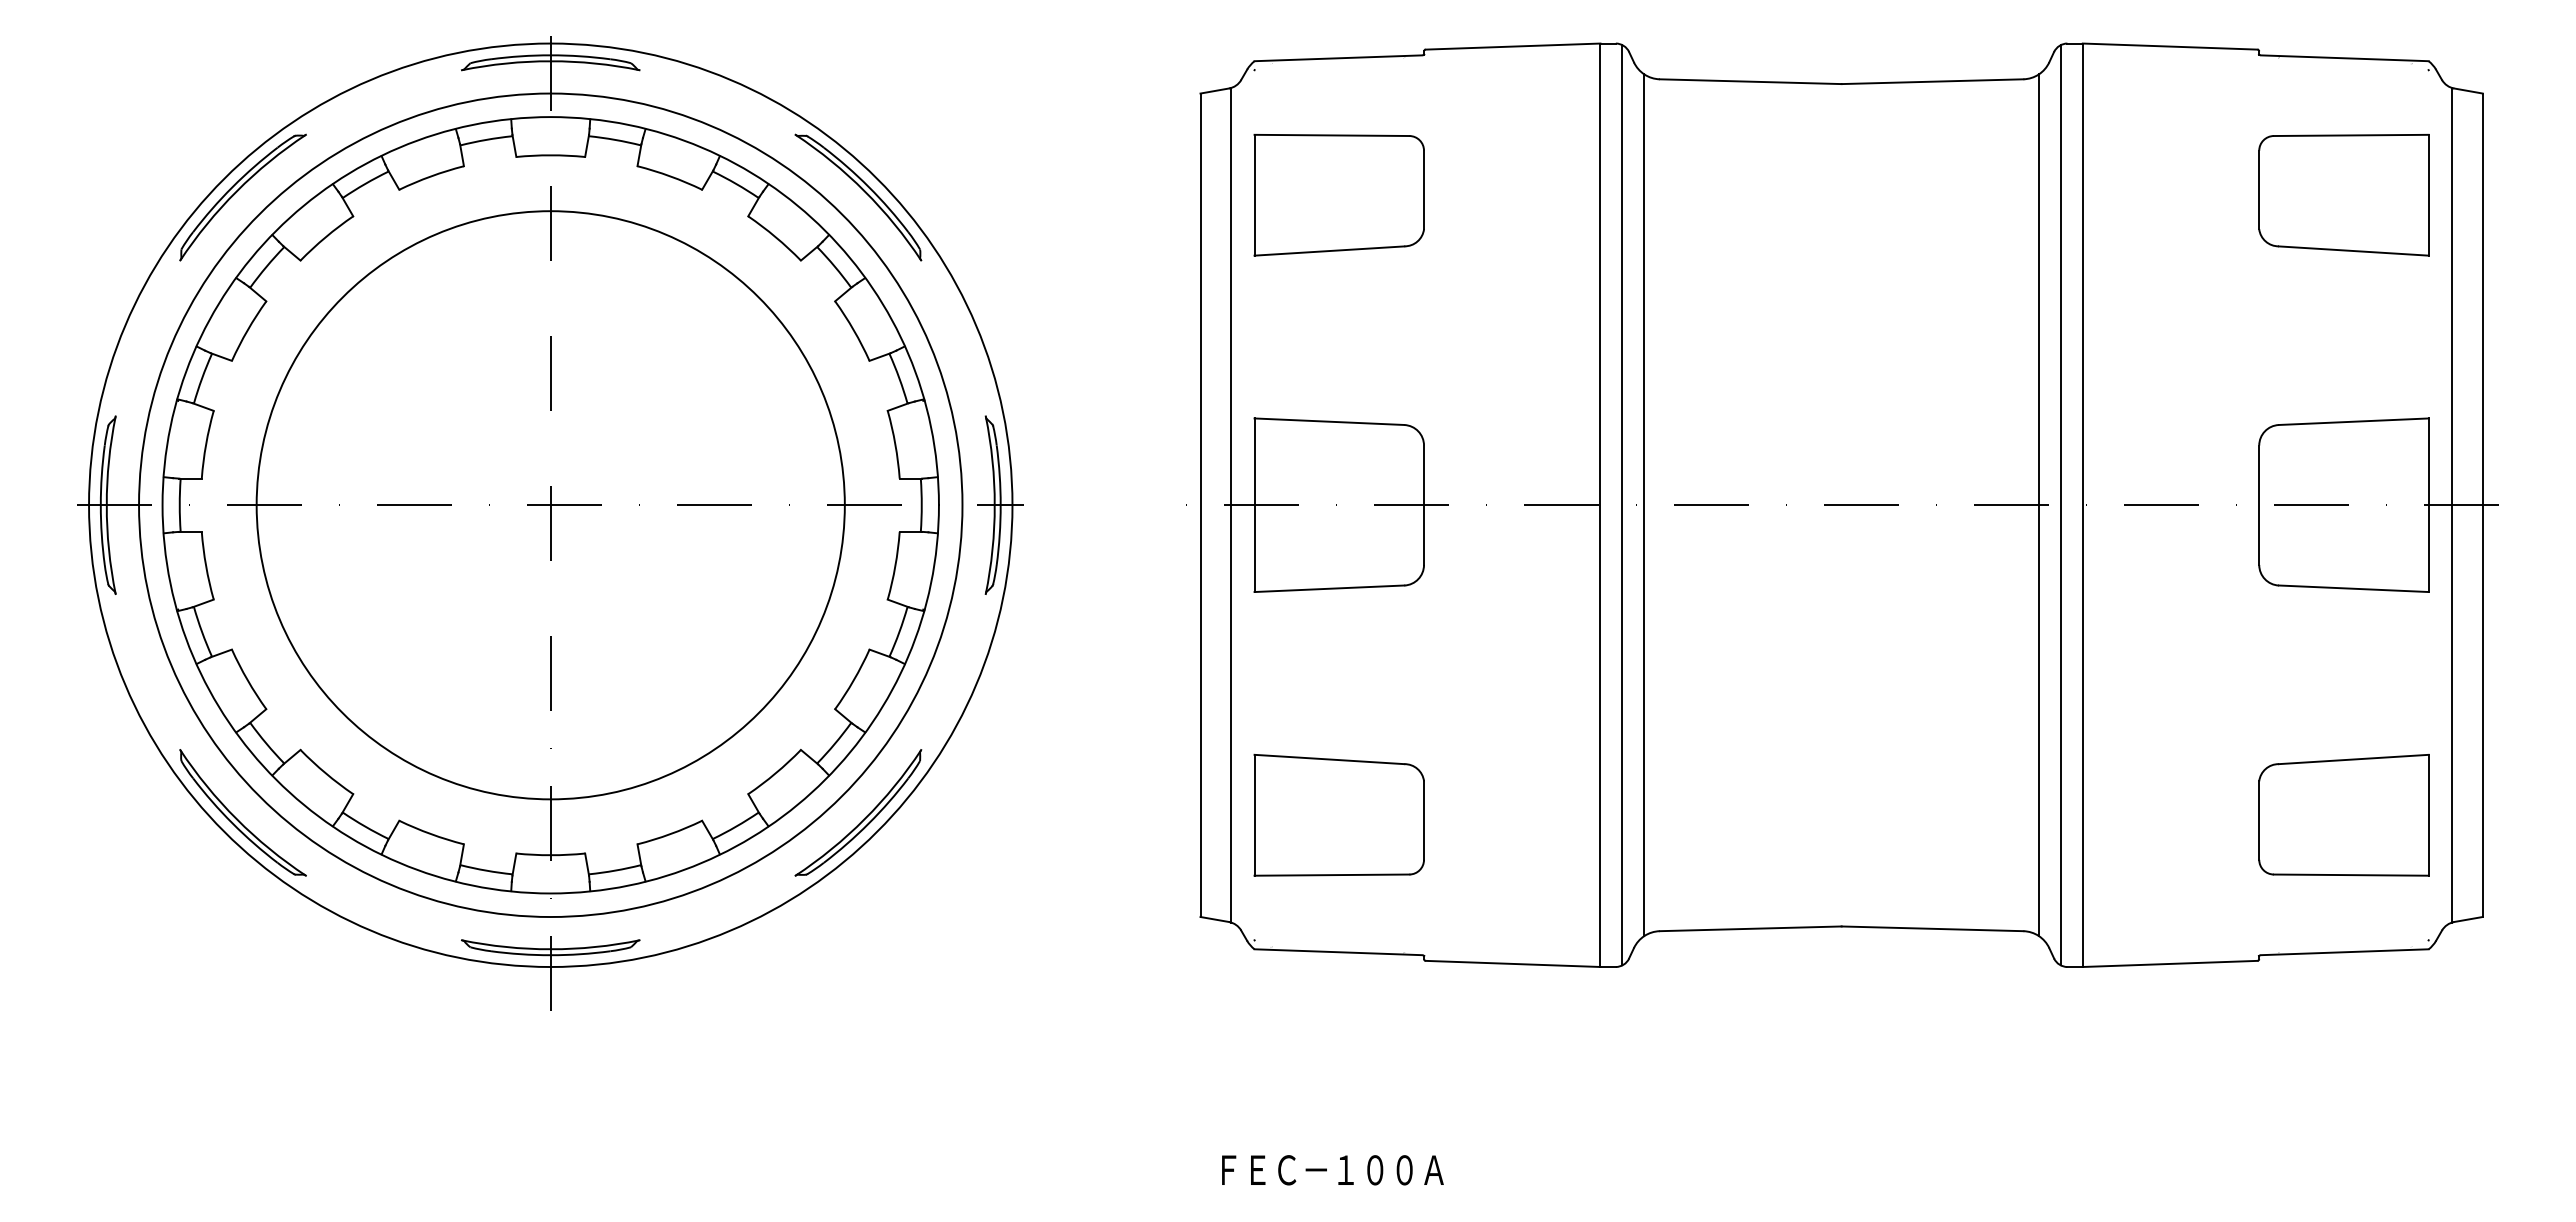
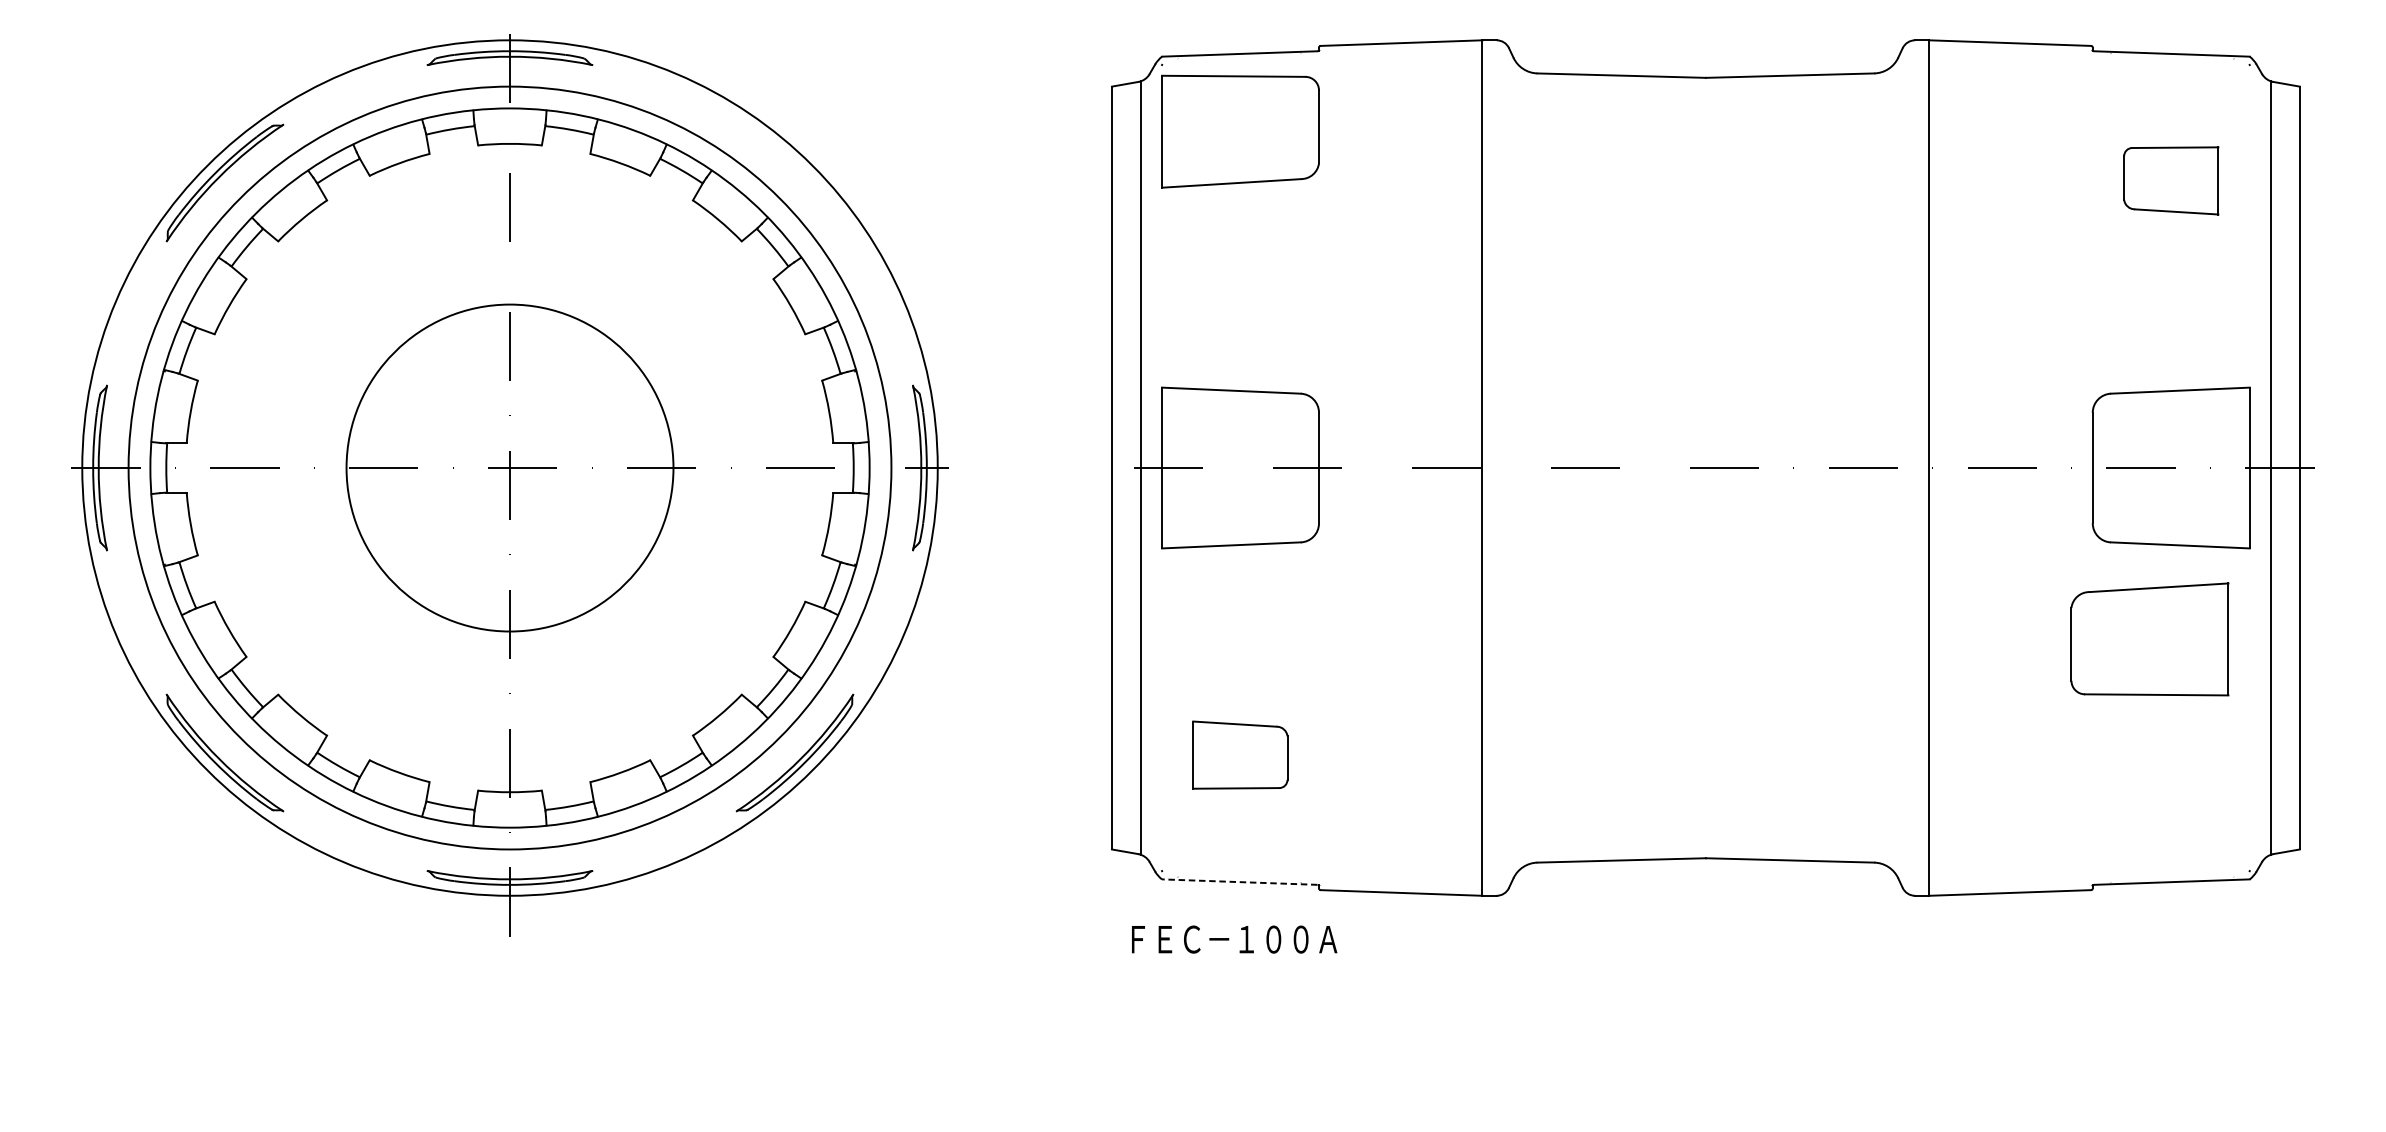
part: (863, 191) -> (799, 177), removed
part: (1338, 194) -> (1239, 131), moved
part: (2343, 195) -> (2170, 181), size x0.6
circle: (550, 505) -> (509, 468), size x0.6
line: (1622, 505) -> (1502, 468), removed
line: (1644, 505) -> (1523, 468), removed
line: (2039, 505) -> (1889, 468), removed
line: (2060, 505) -> (1908, 468), removed
part: (1338, 814) -> (1239, 754), size x0.6
part: (2343, 815) -> (2149, 639), moved
line: (1338, 952) -> (1239, 882), solid -> dashed
text: (1332, 1170) -> (1234, 939), moved

